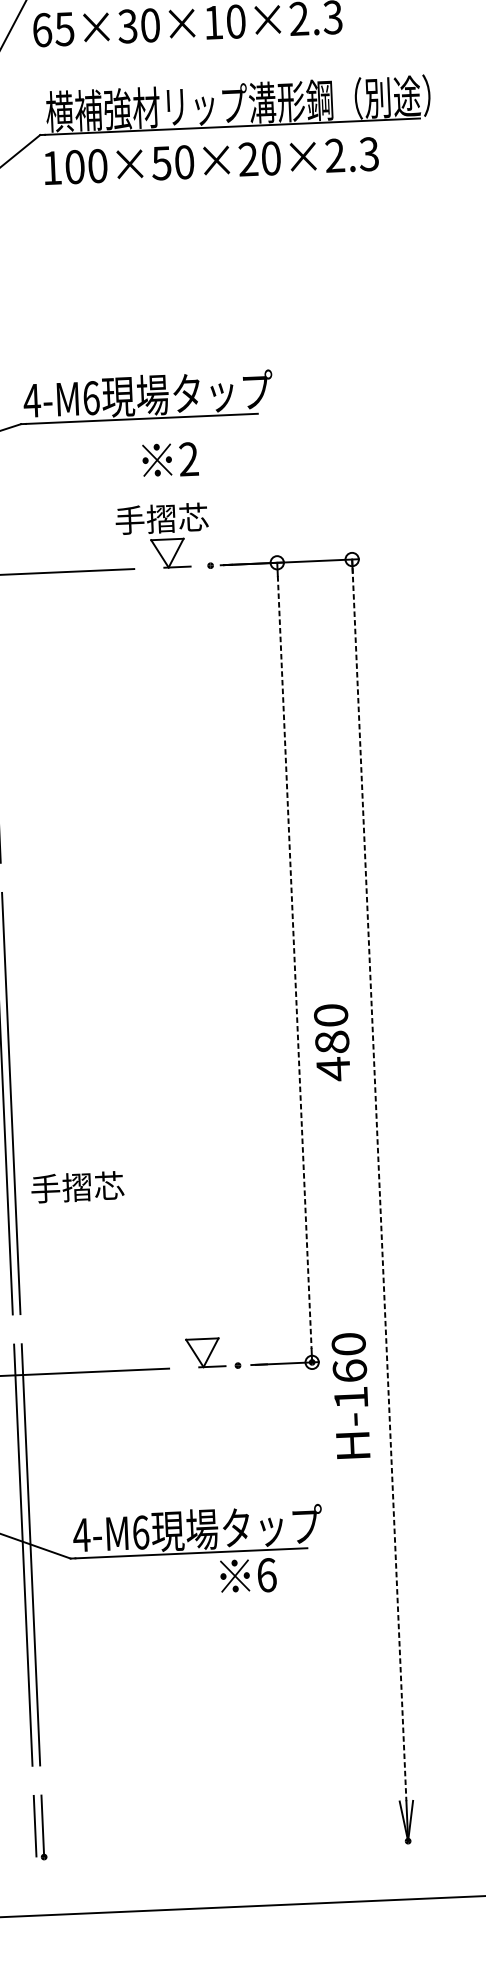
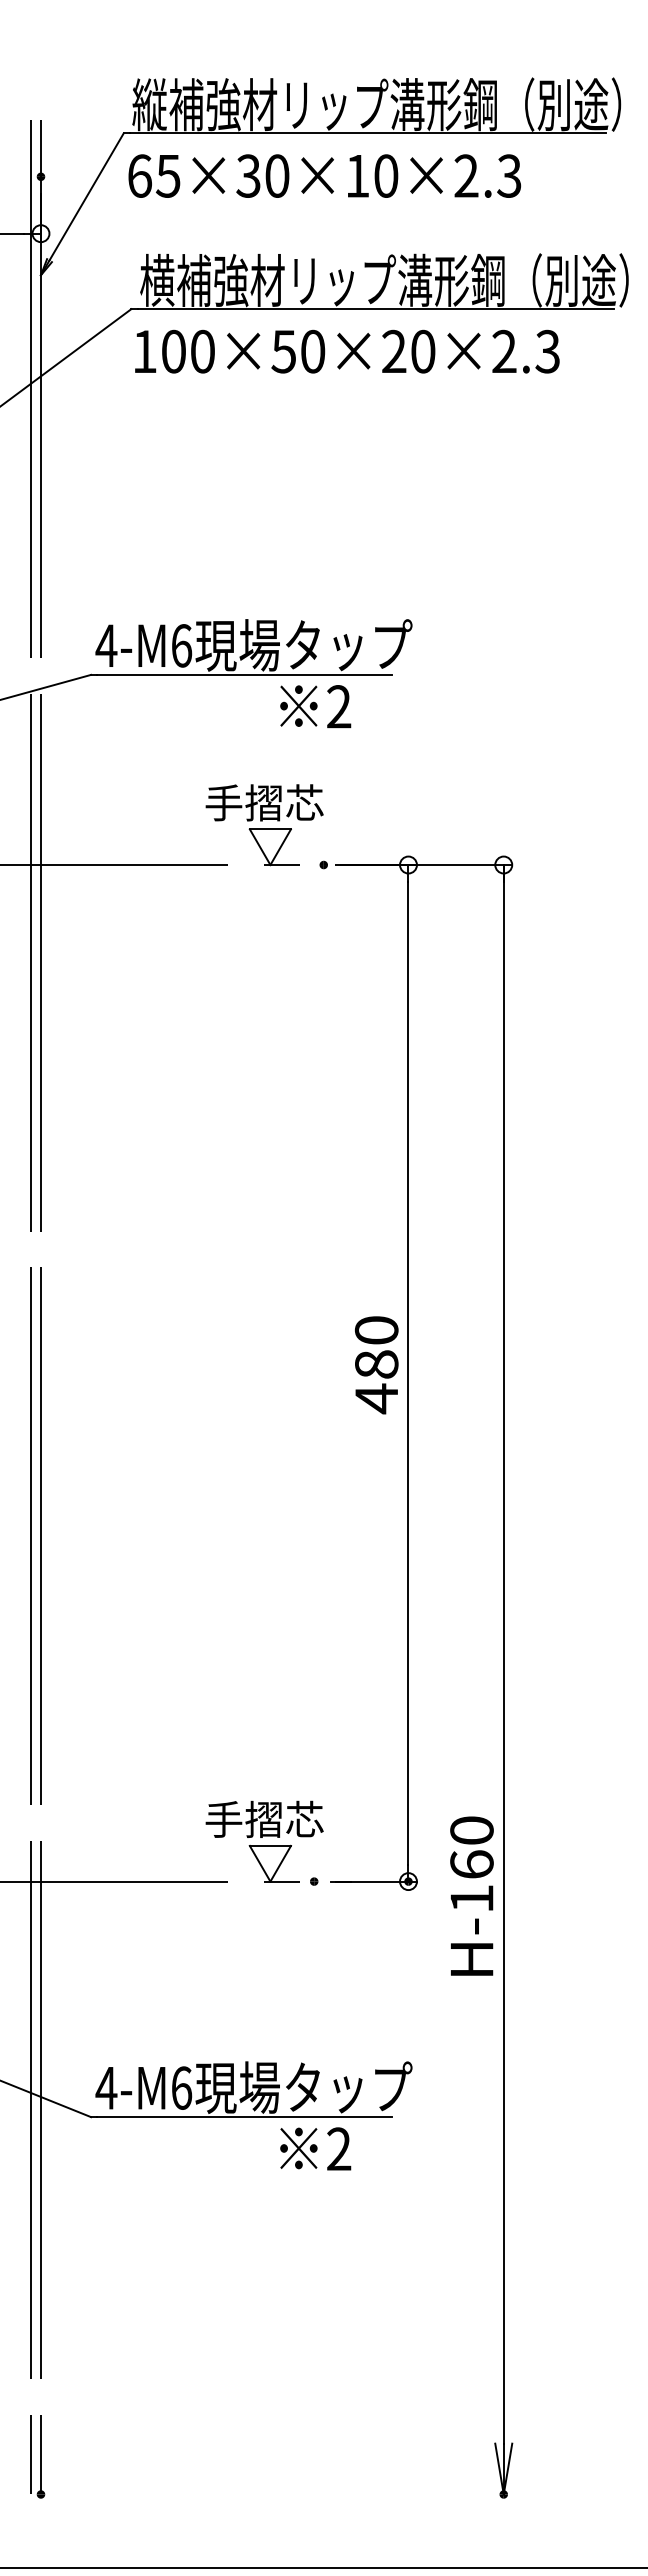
text: (170, 459) -> (315, 706), moved
line: (294, 962) -> (408, 1373), dashed -> solid
text: (332, 1043) -> (376, 1365), moved
line: (379, 1180) -> (503, 1654), dashed -> solid
text: (77, 1186) -> (264, 1818), moved
text: (350, 1395) -> (471, 1895), moved
text: (267, 1575) -> (339, 2149), 6 -> 2

